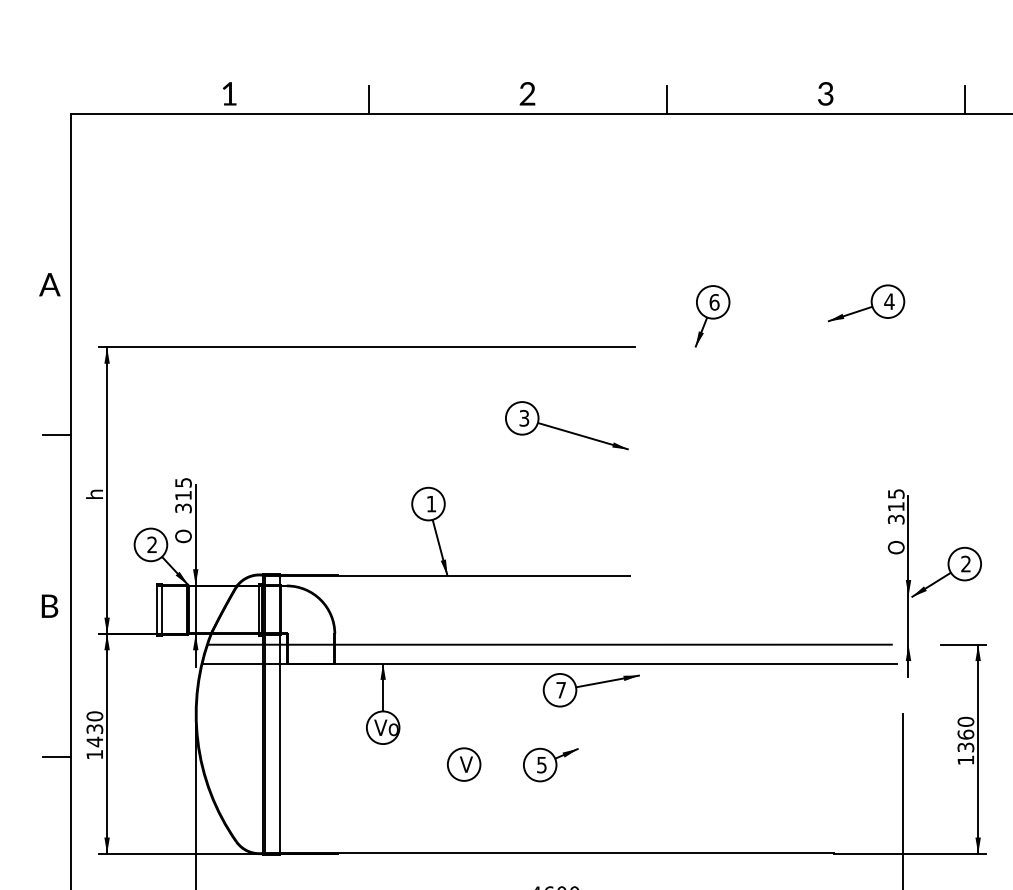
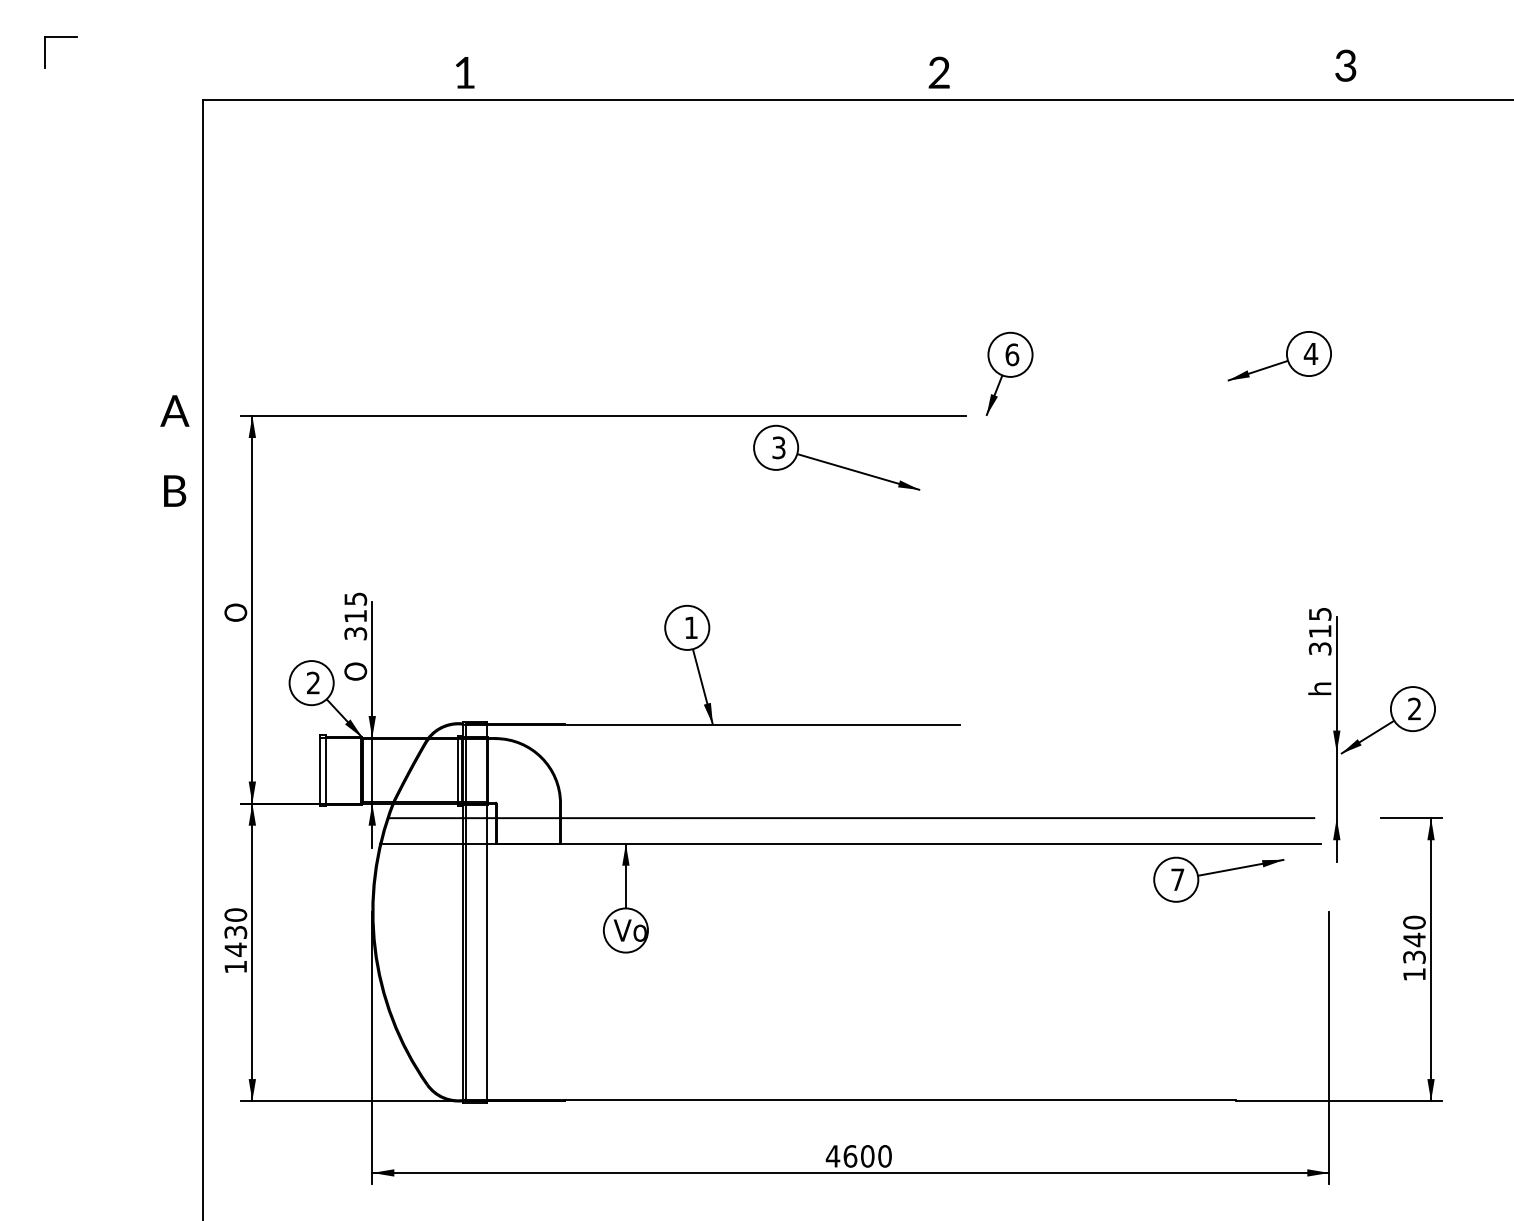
text: (229, 93) -> (465, 72), moved
text: (526, 93) -> (938, 72), moved
text: (825, 93) -> (1345, 65), moved
line: (368, 99) -> (606, 80), removed
line: (667, 99) -> (1010, 80), removed
line: (965, 99) -> (1413, 80), removed
text: (49, 284) -> (174, 410), moved
part: (712, 316) -> (1009, 373), moved
part: (564, 429) -> (833, 463), moved
line: (56, 435) -> (184, 534), removed
text: (94, 492) -> (235, 612), h -> O
text: (895, 547) -> (1319, 686), O -> h
text: (50, 605) -> (175, 490), moved
part: (590, 685) -> (1217, 873), moved
text: (965, 734) -> (1414, 939), 1360 -> 1340
line: (56, 756) -> (184, 969), removed
part: (464, 764) -> (735, 980), removed
part: (550, 764) -> (852, 980), removed

